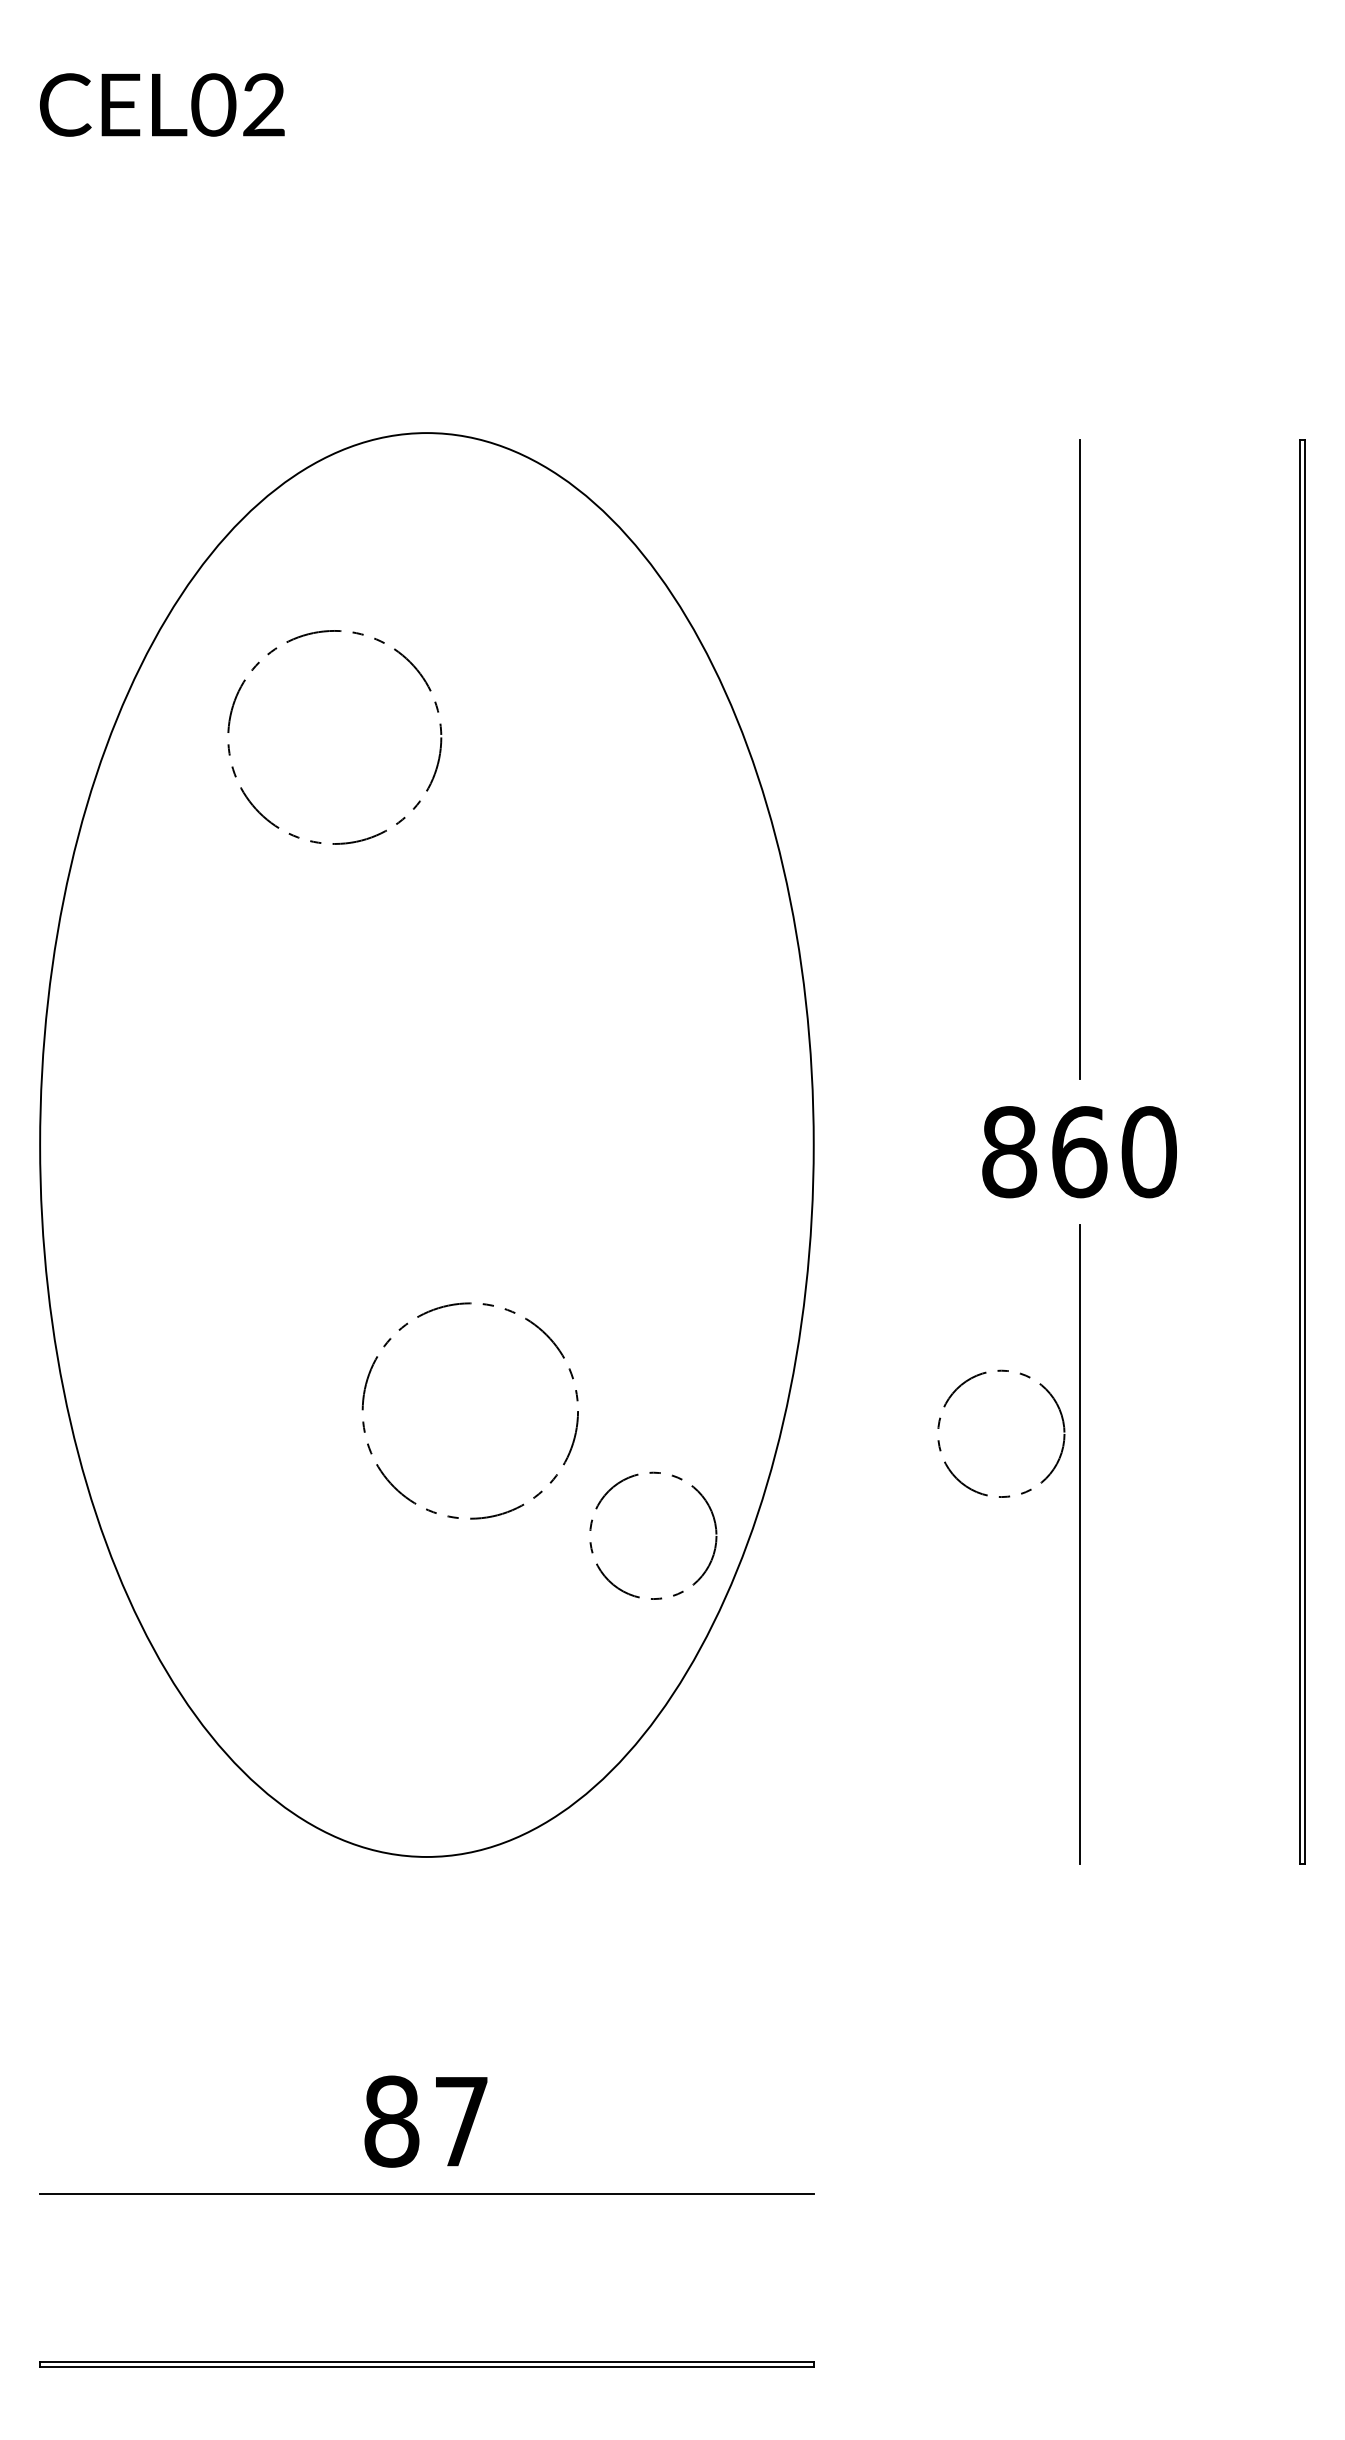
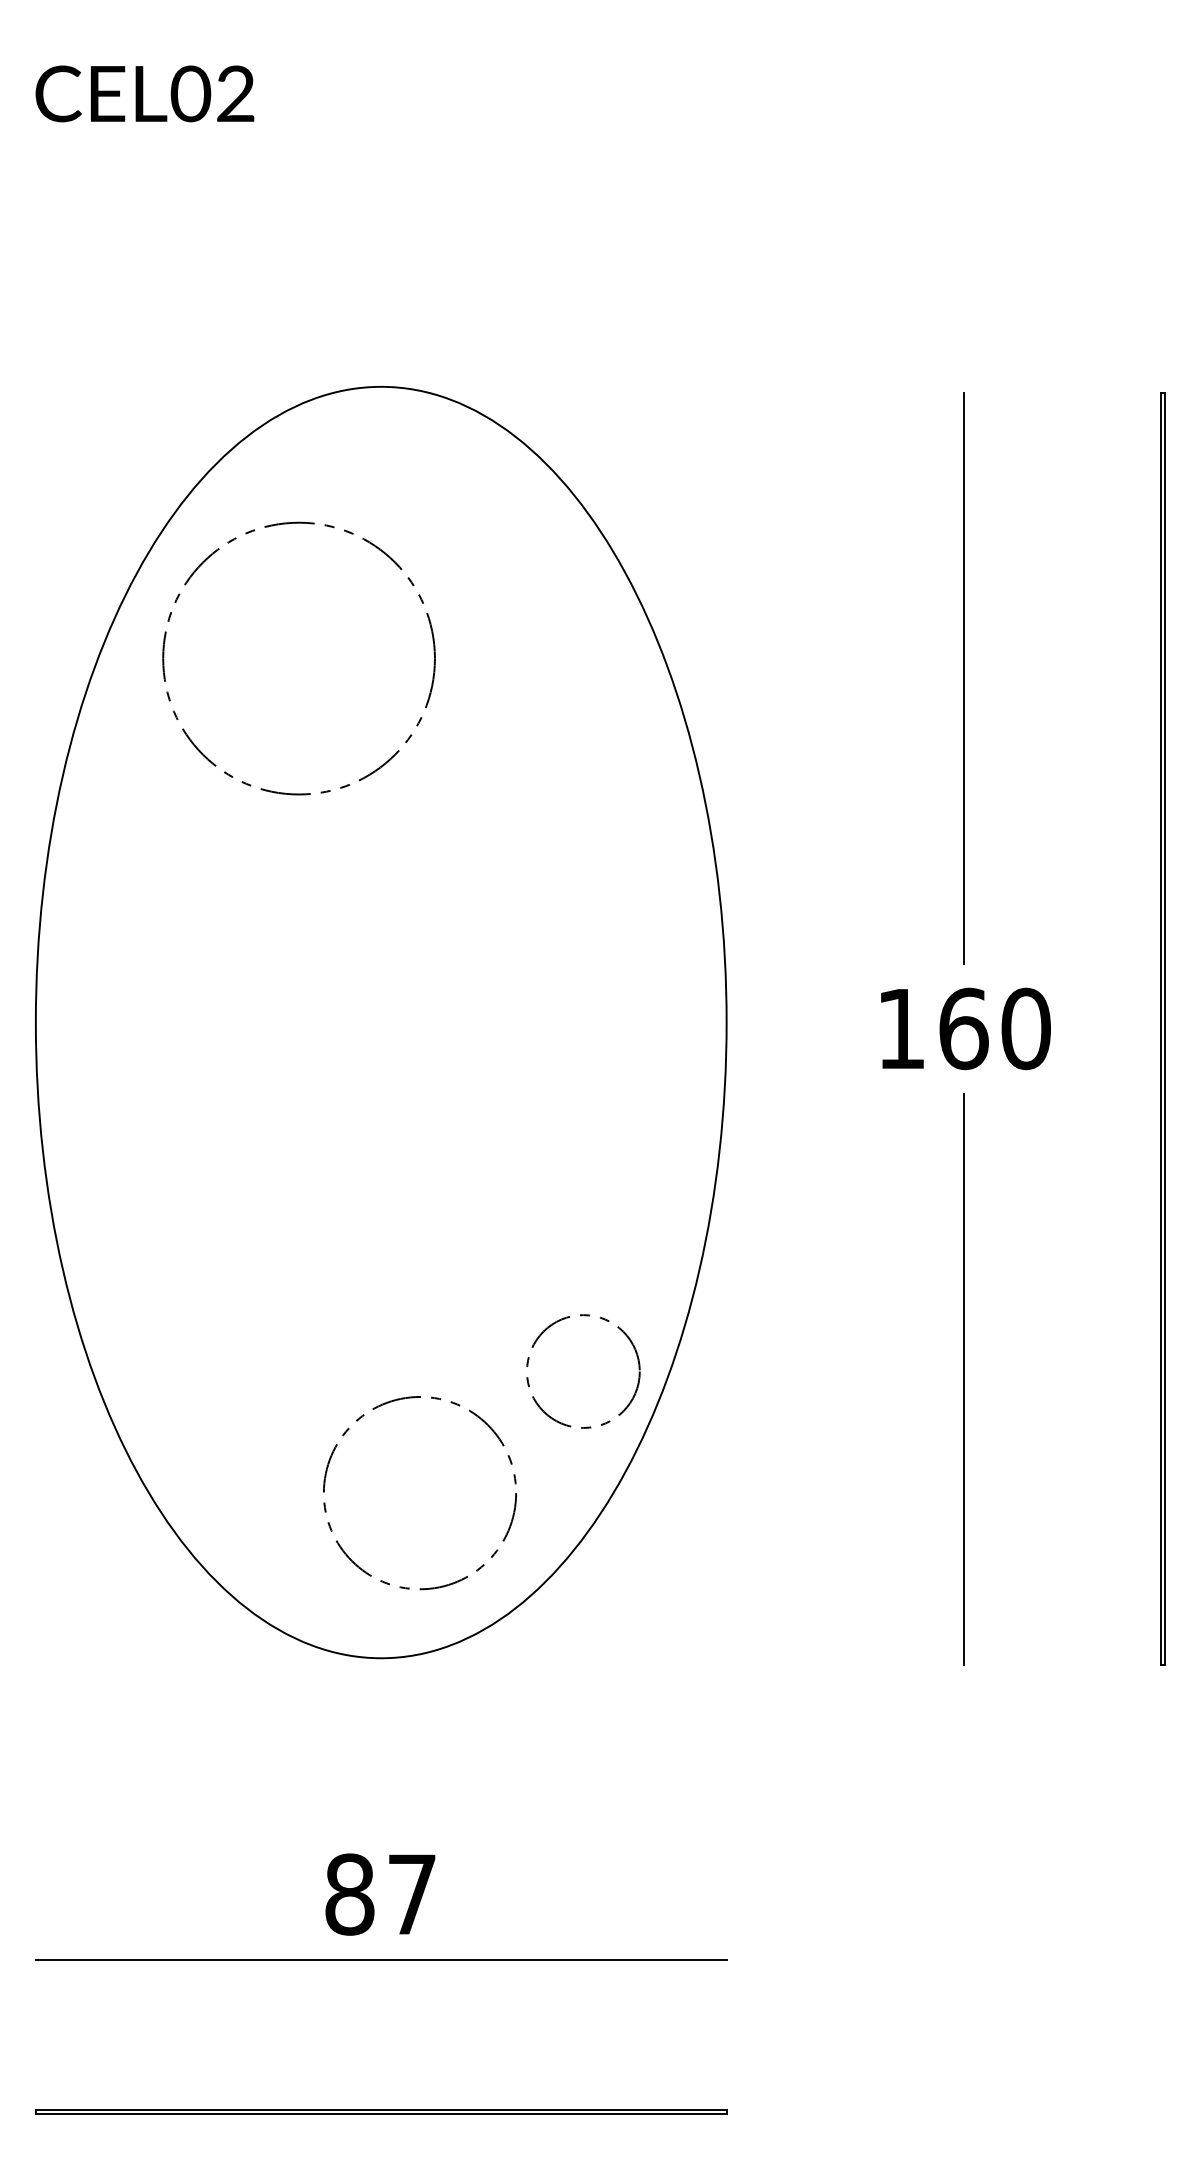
circle: (334, 737) -> (298, 658), size x1.43
text: (1009, 1152) -> (901, 1029), 860 -> 160
circle: (469, 1410) -> (419, 1492), moved
circle: (1001, 1433) -> (894, 1280), removed

